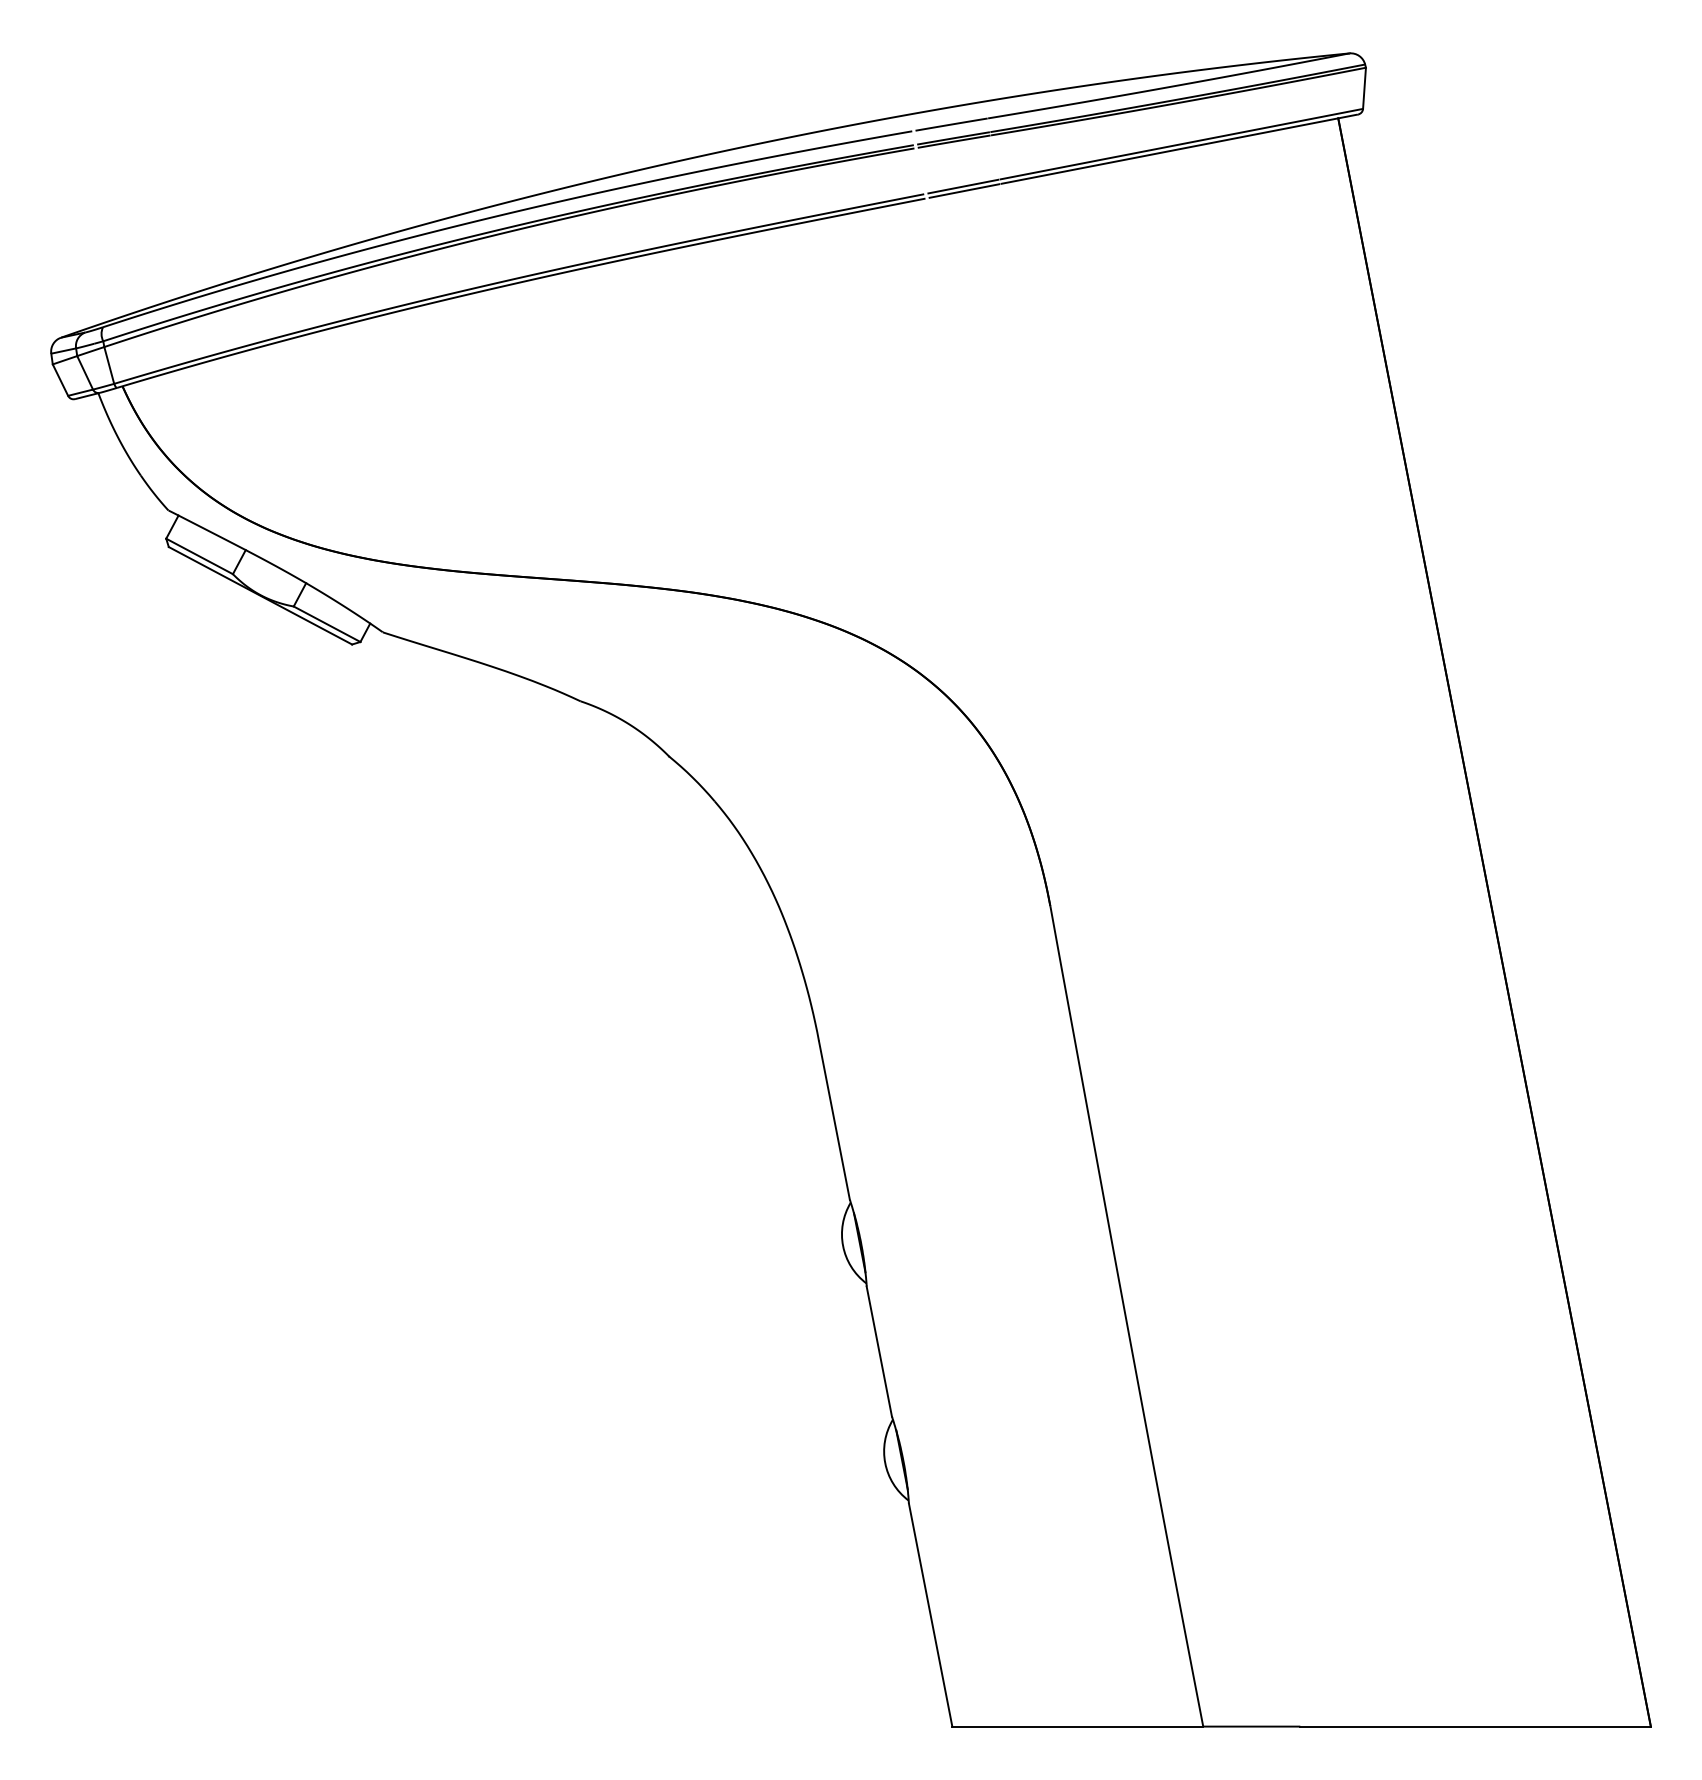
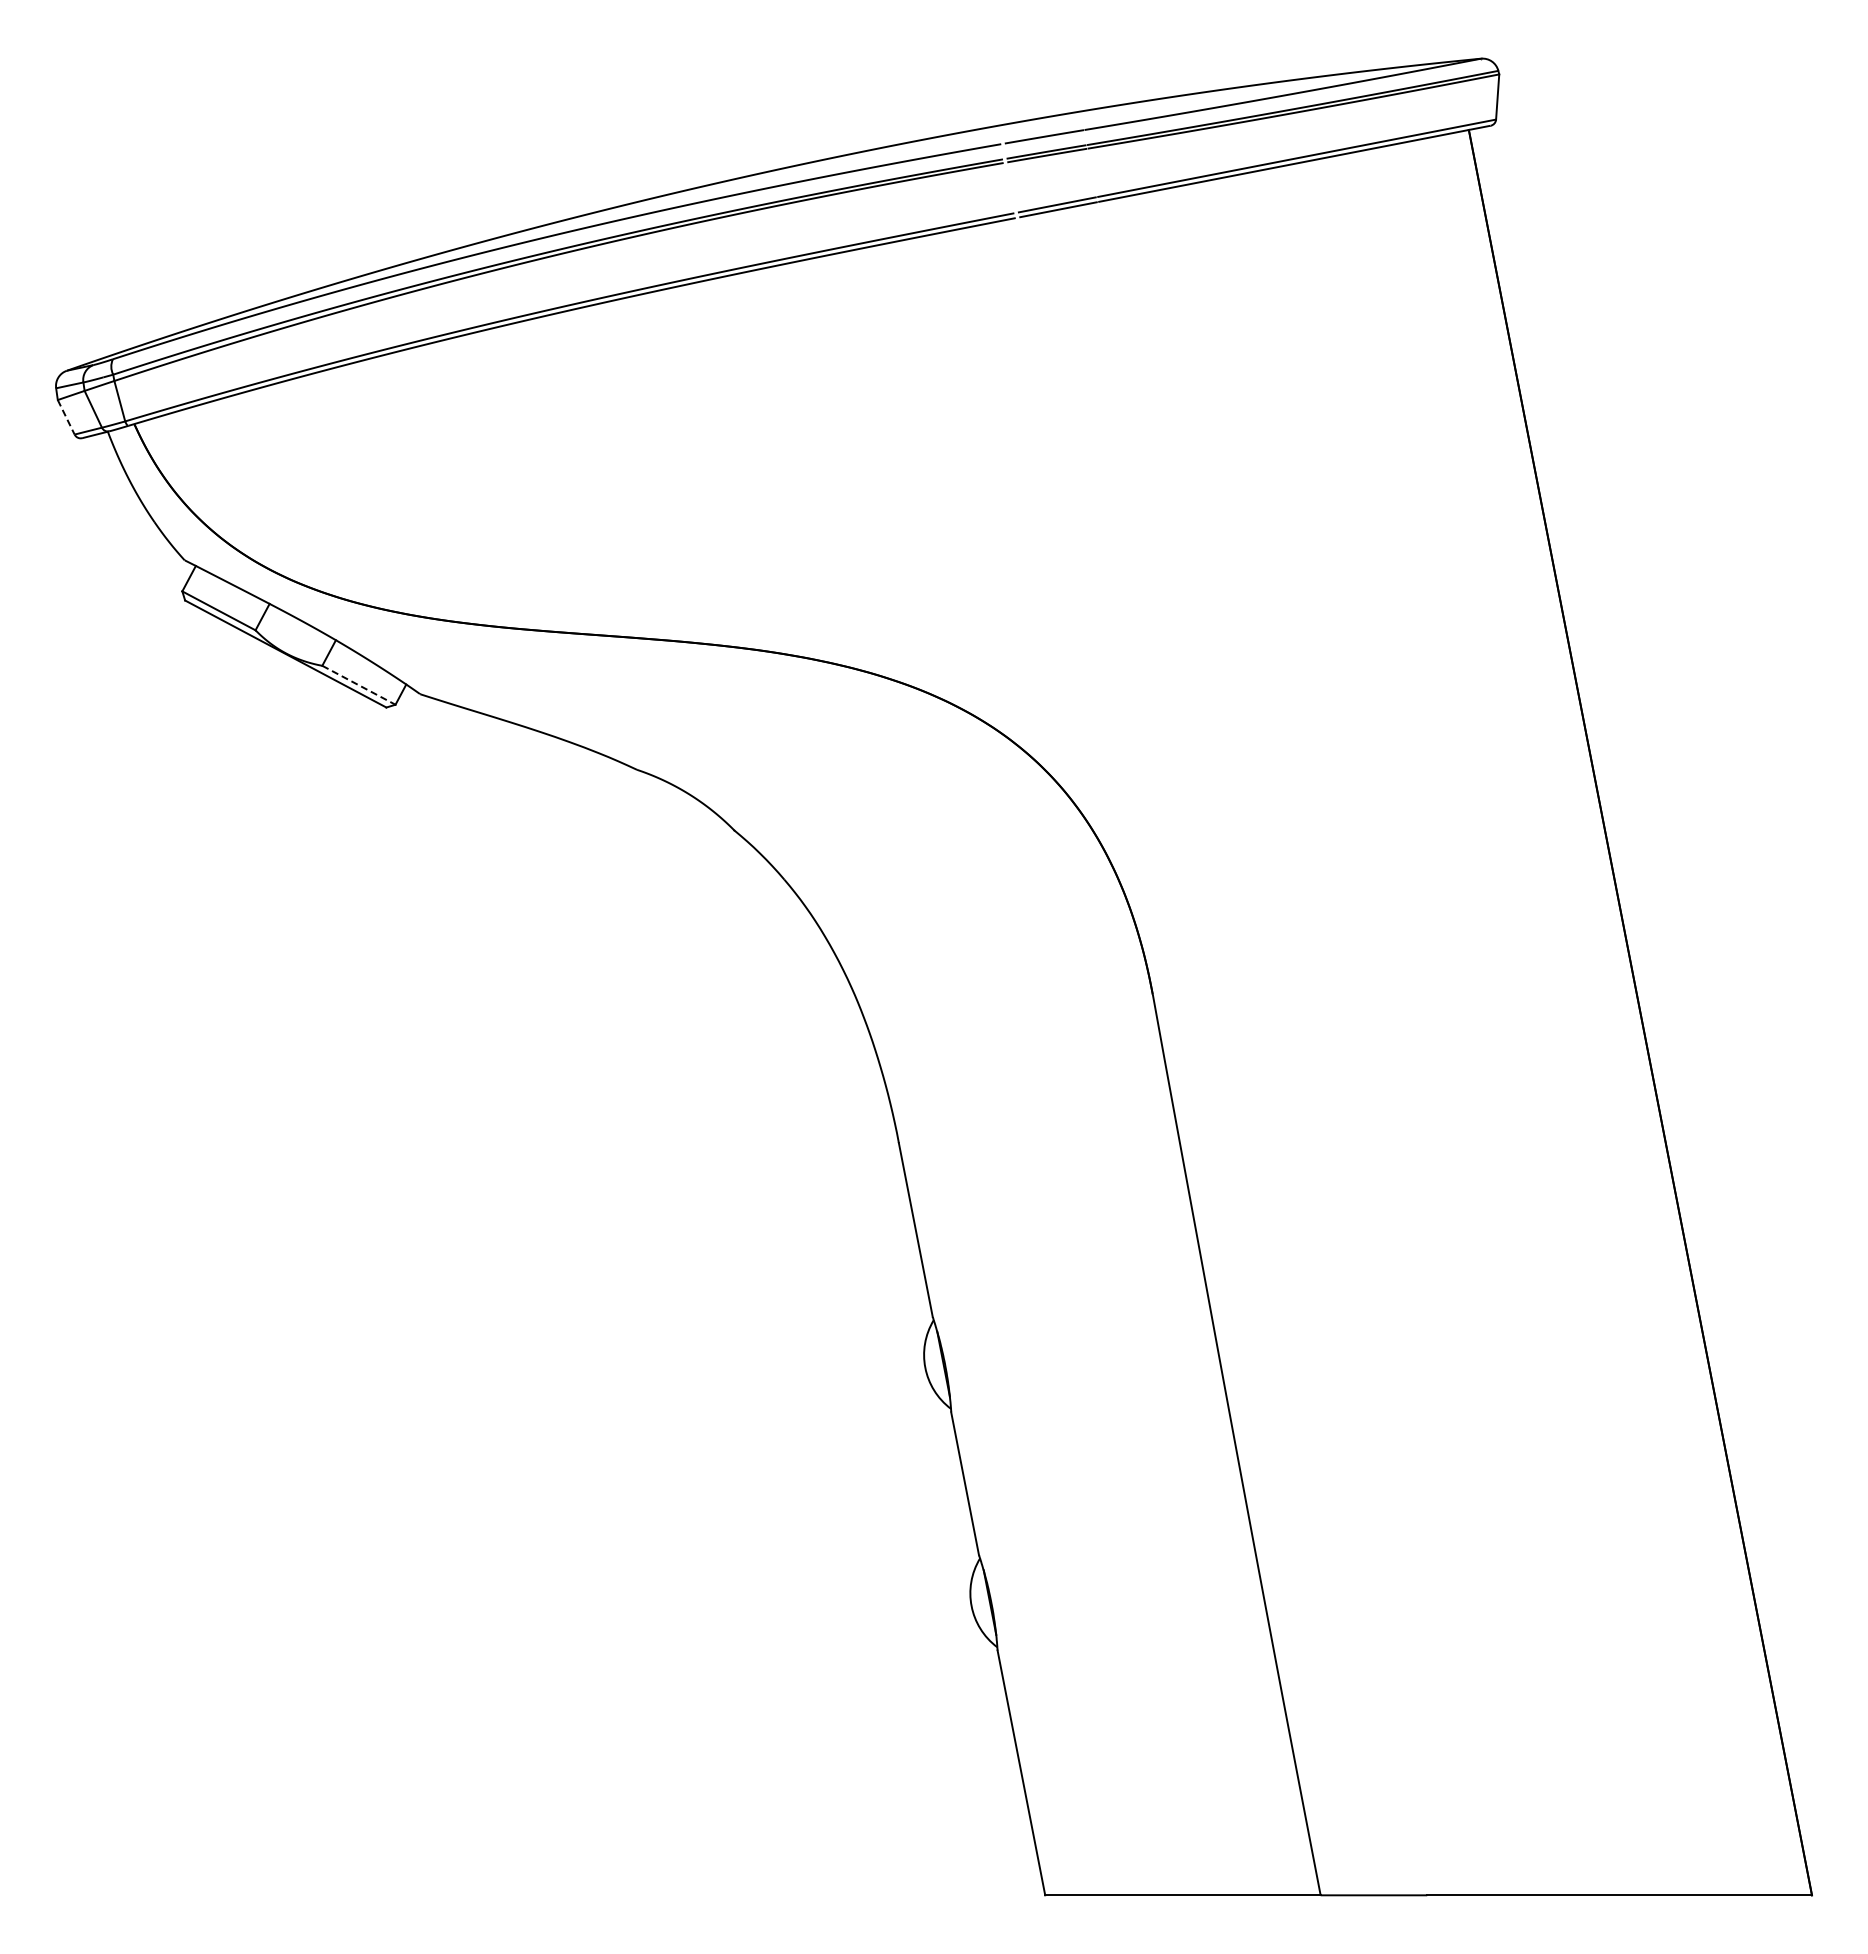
line: (60, 380) -> (66, 417), solid -> dashed
line: (327, 624) -> (359, 685), solid -> dashed

